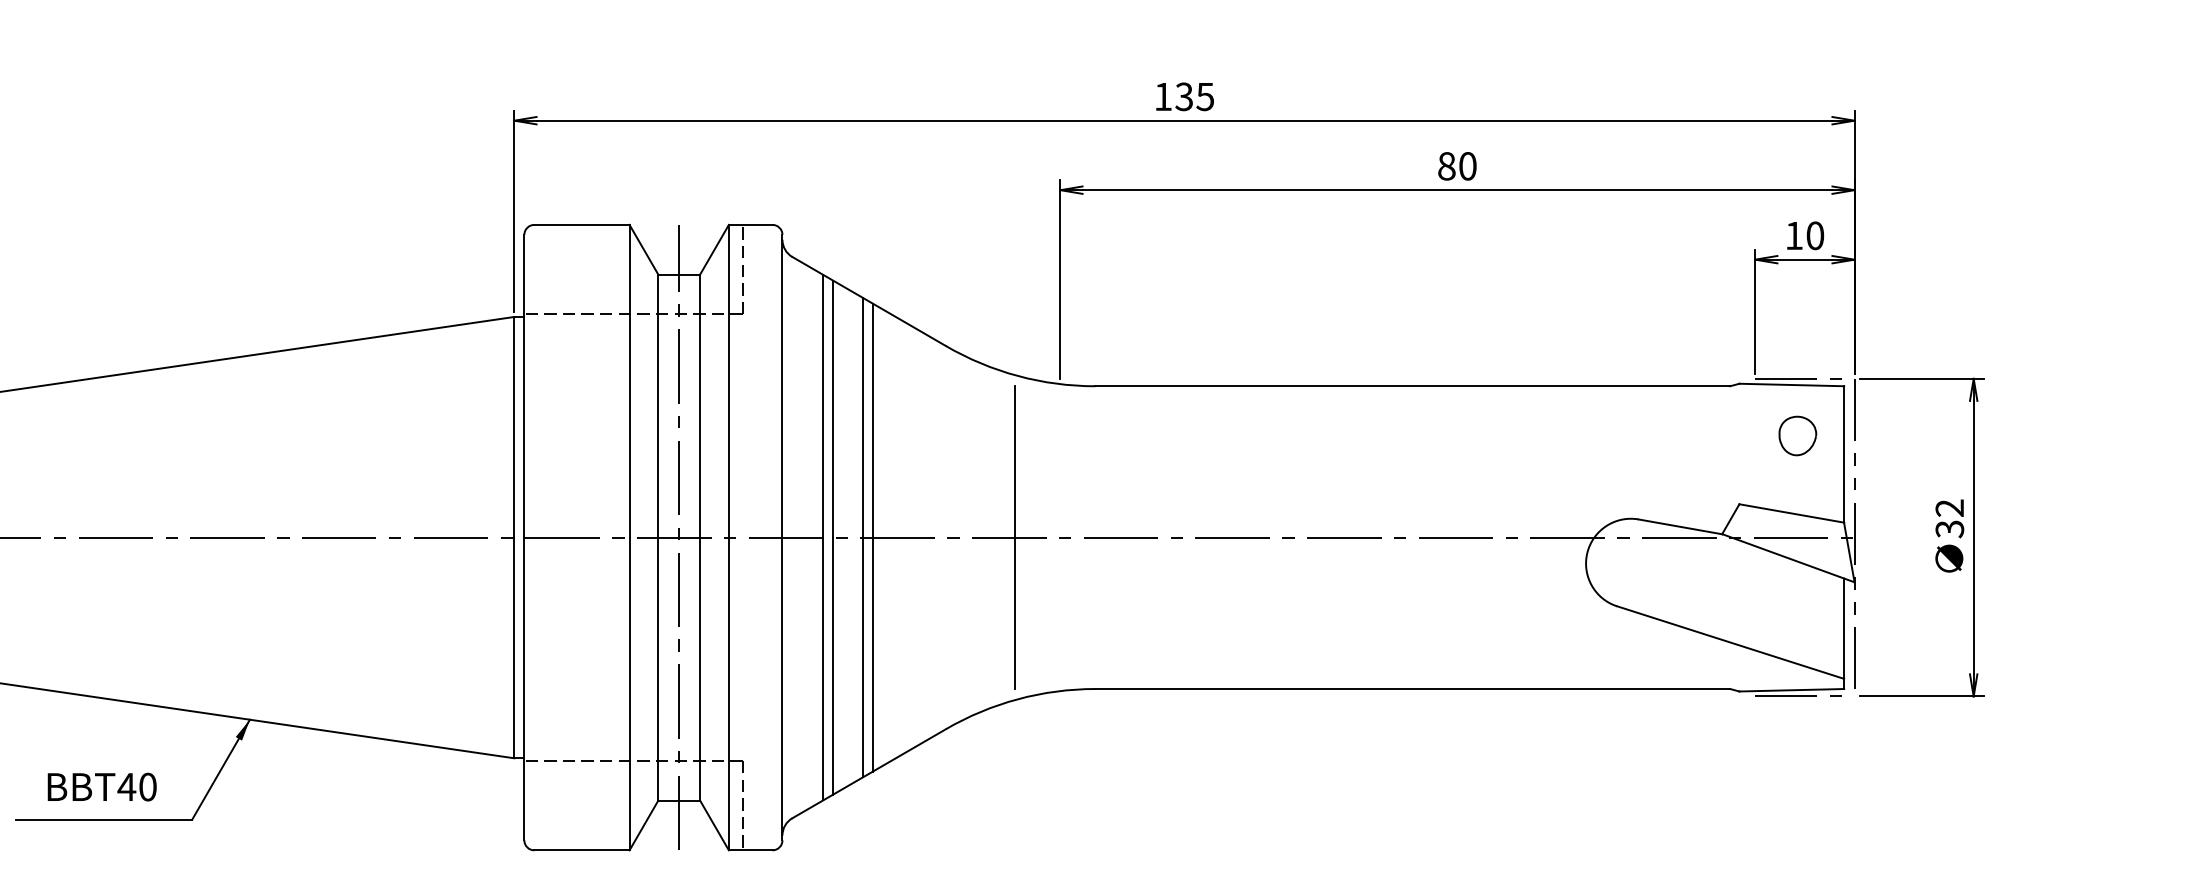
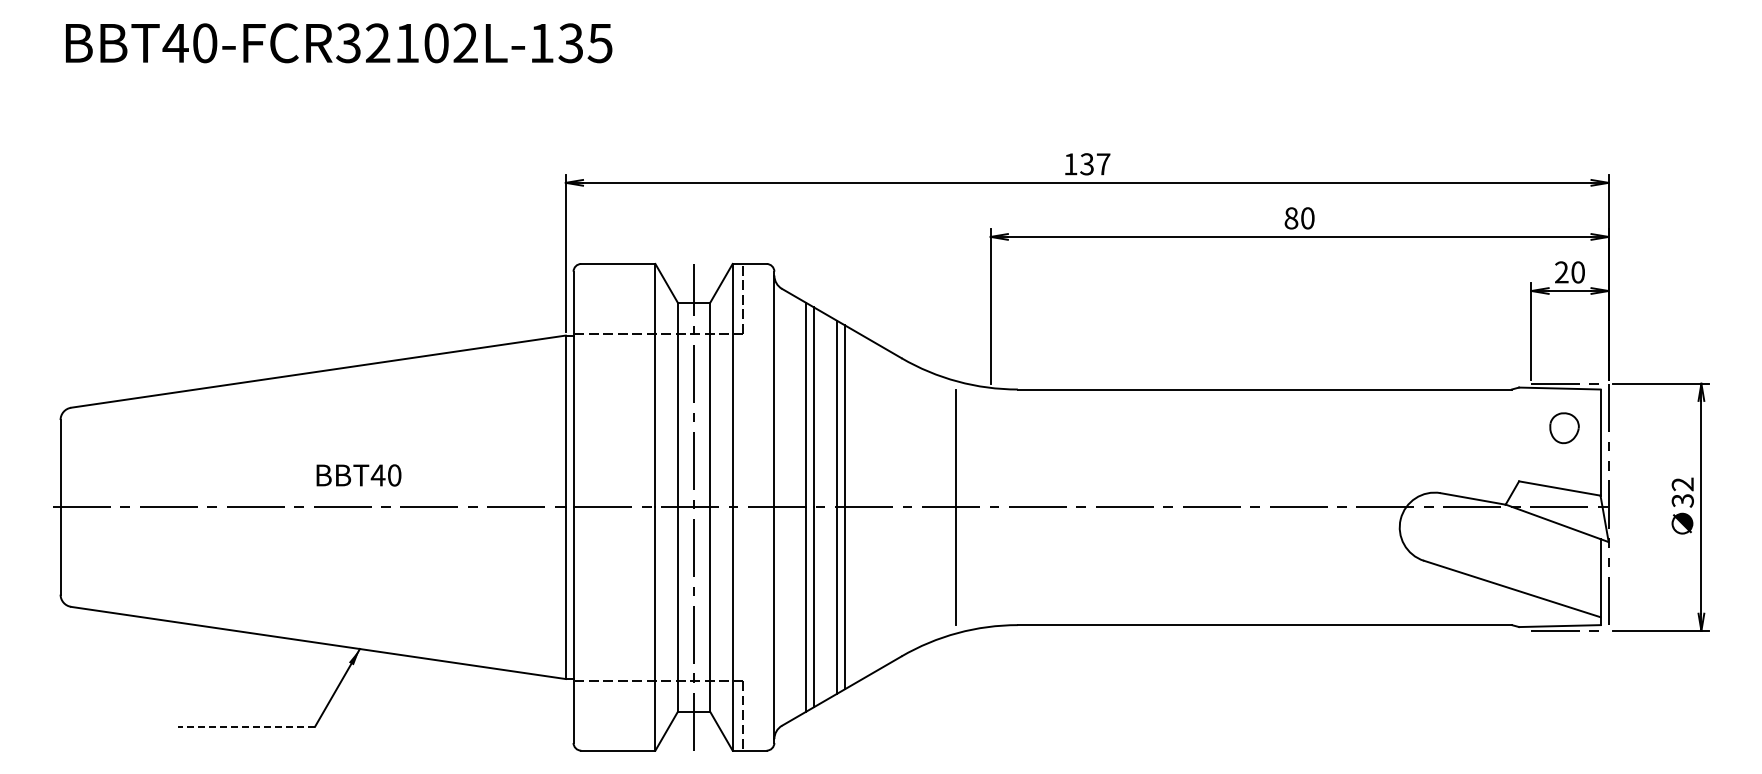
text: (1205, 97) -> (1103, 164), 135 -> 137
text: (1793, 235) -> (1561, 272), 10 -> 20
text: (101, 787) -> (358, 475), moved
line: (104, 819) -> (246, 726), solid -> dashed

